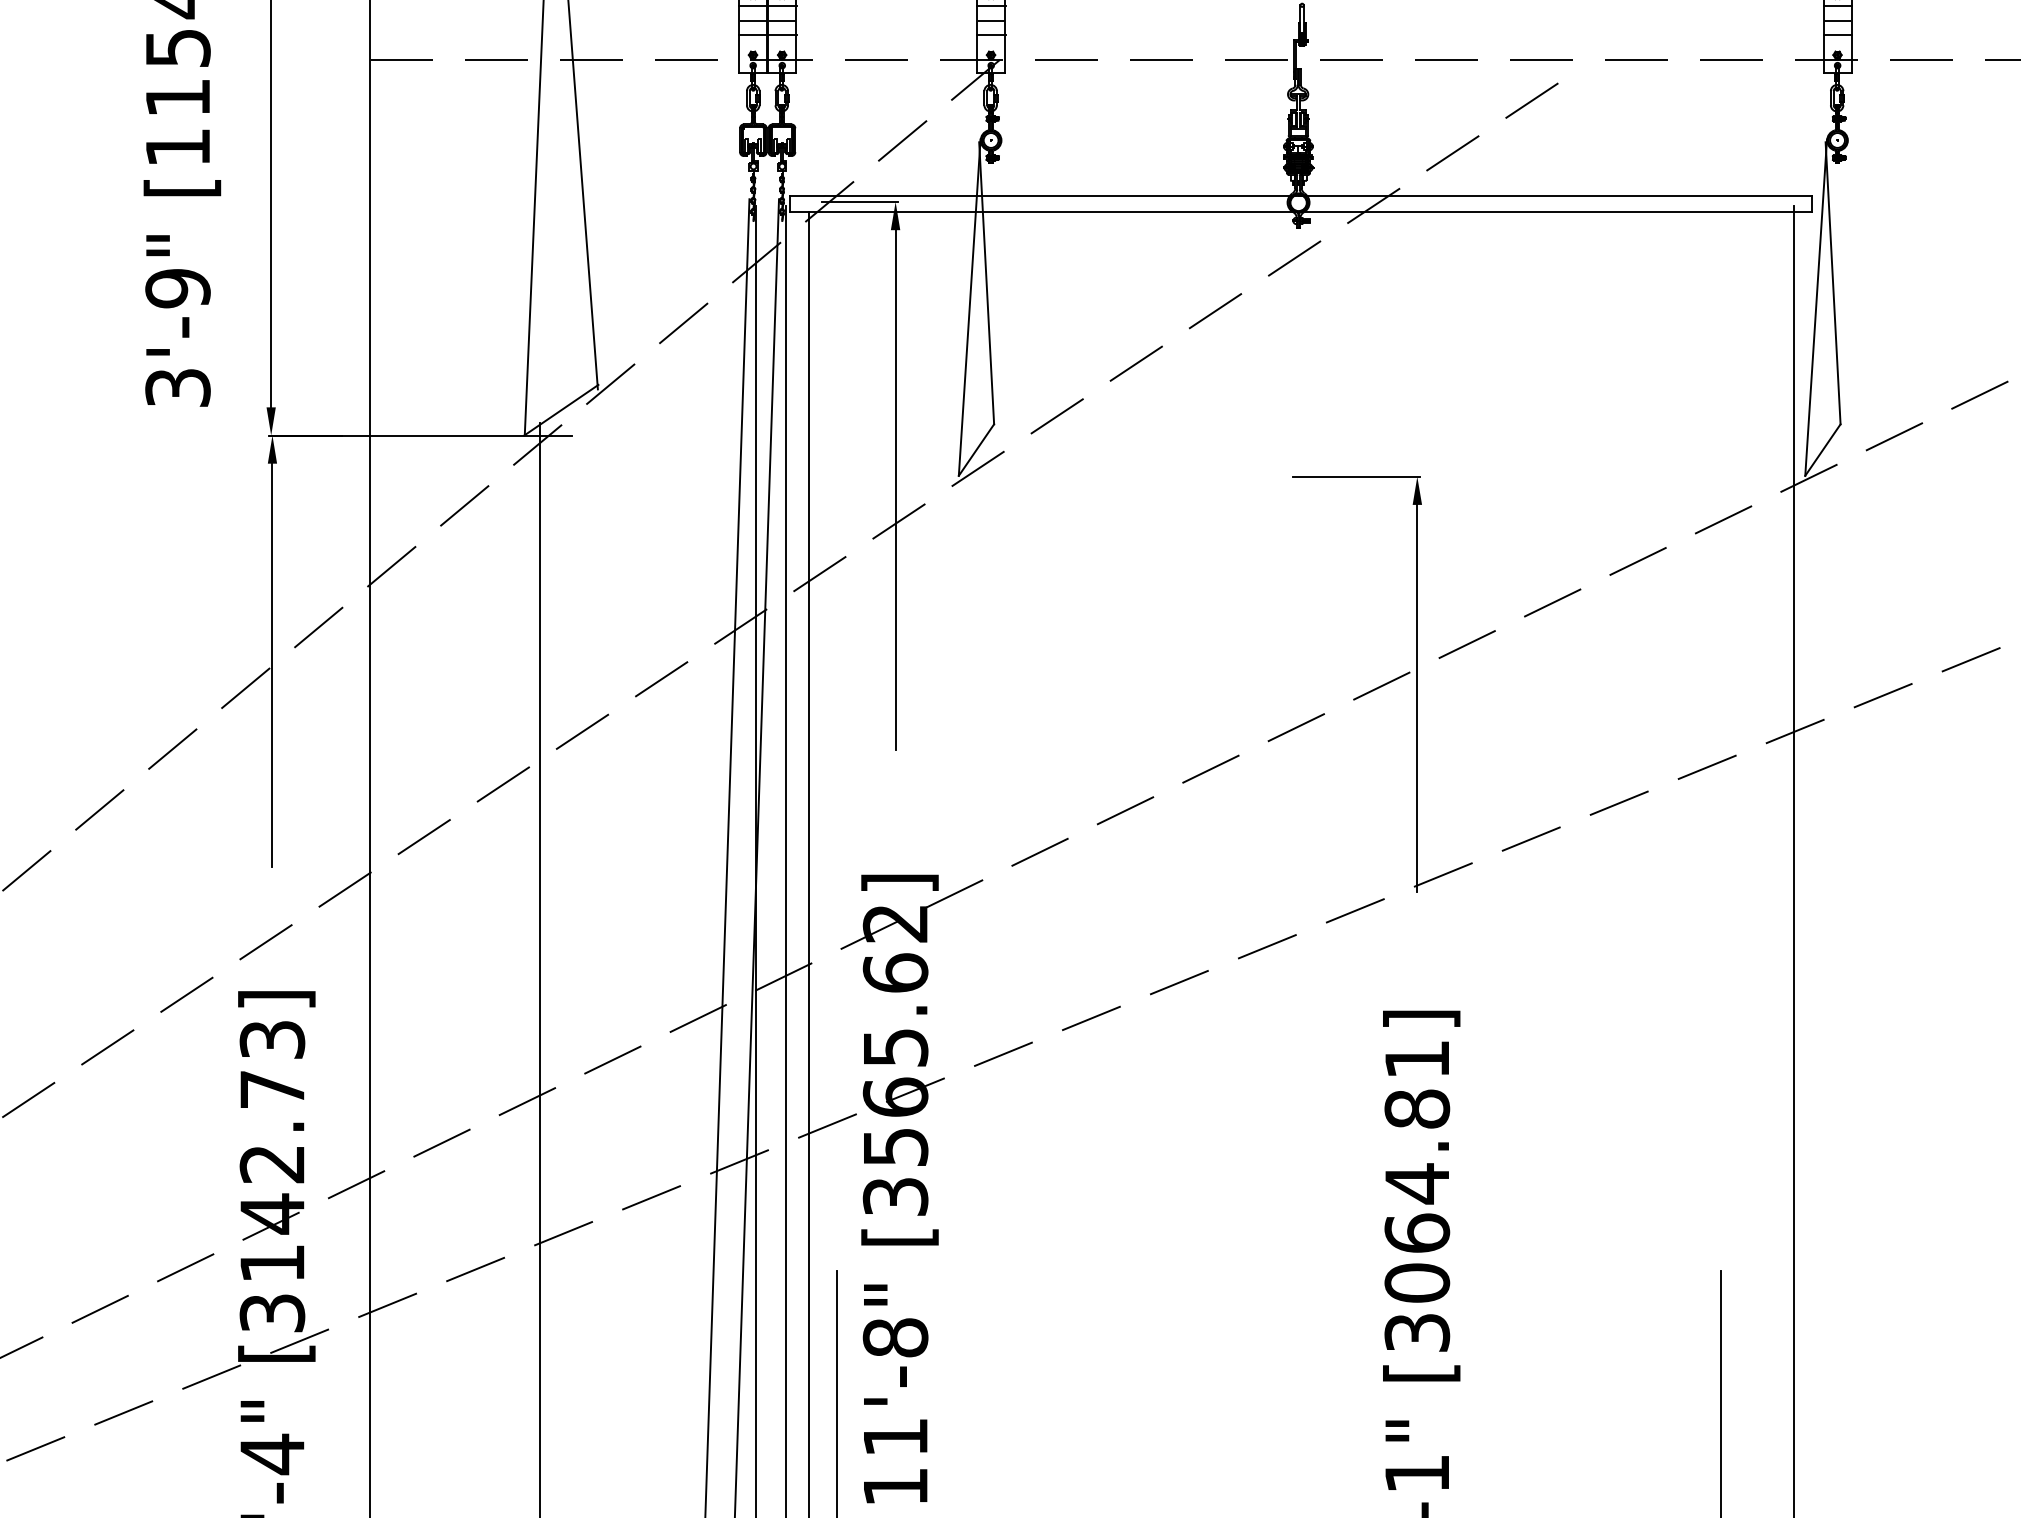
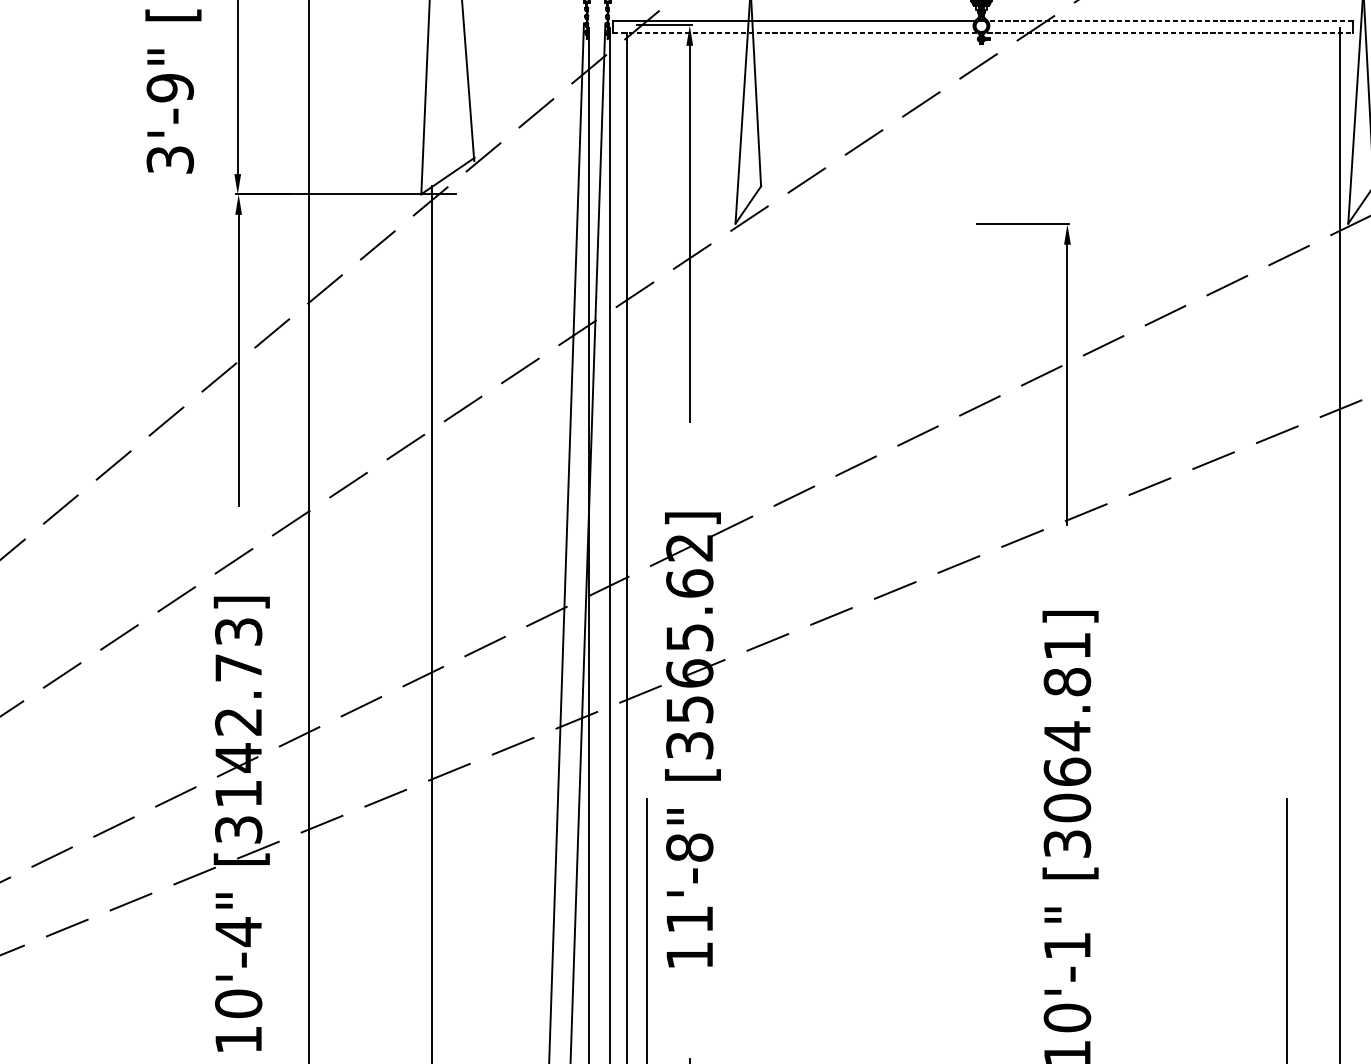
line: (1555, 196) -> (1167, 21), solid -> dashed
line: (1300, 212) -> (982, 33), solid -> dashed

